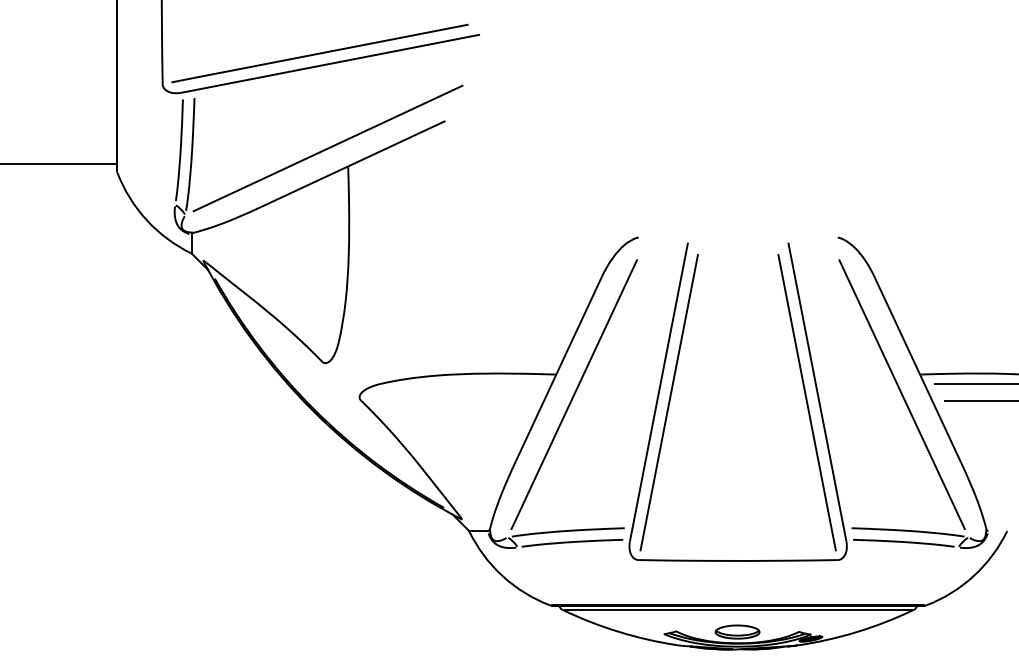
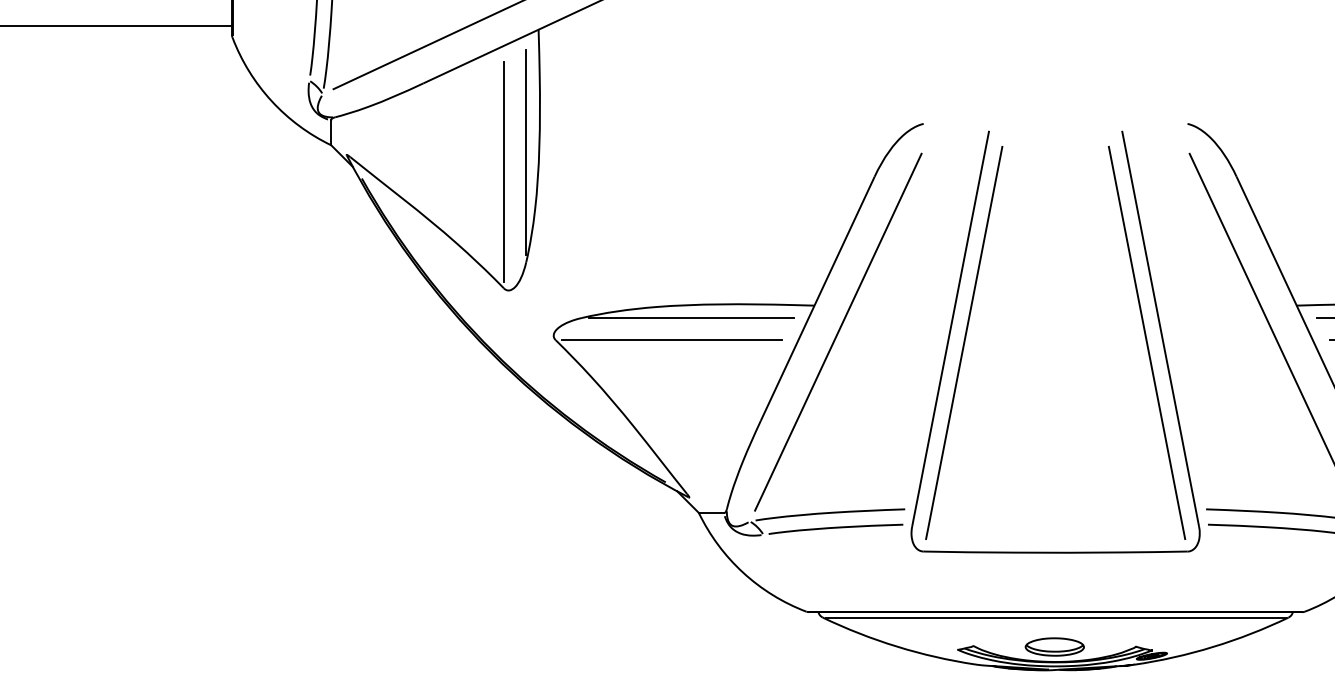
line: (338, 258) -> (525, 151), added
line: (322, 273) -> (504, 171), added
line: (463, 383) -> (691, 317), added
line: (448, 400) -> (671, 340), added

